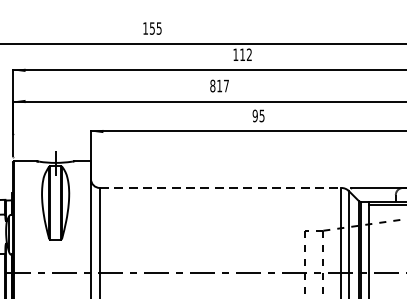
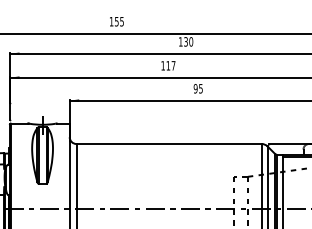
text: (245, 54) -> (188, 41), 112 -> 130
text: (213, 85) -> (163, 65), 817 -> 117
line: (221, 188) -> (169, 144), dashed -> solid

